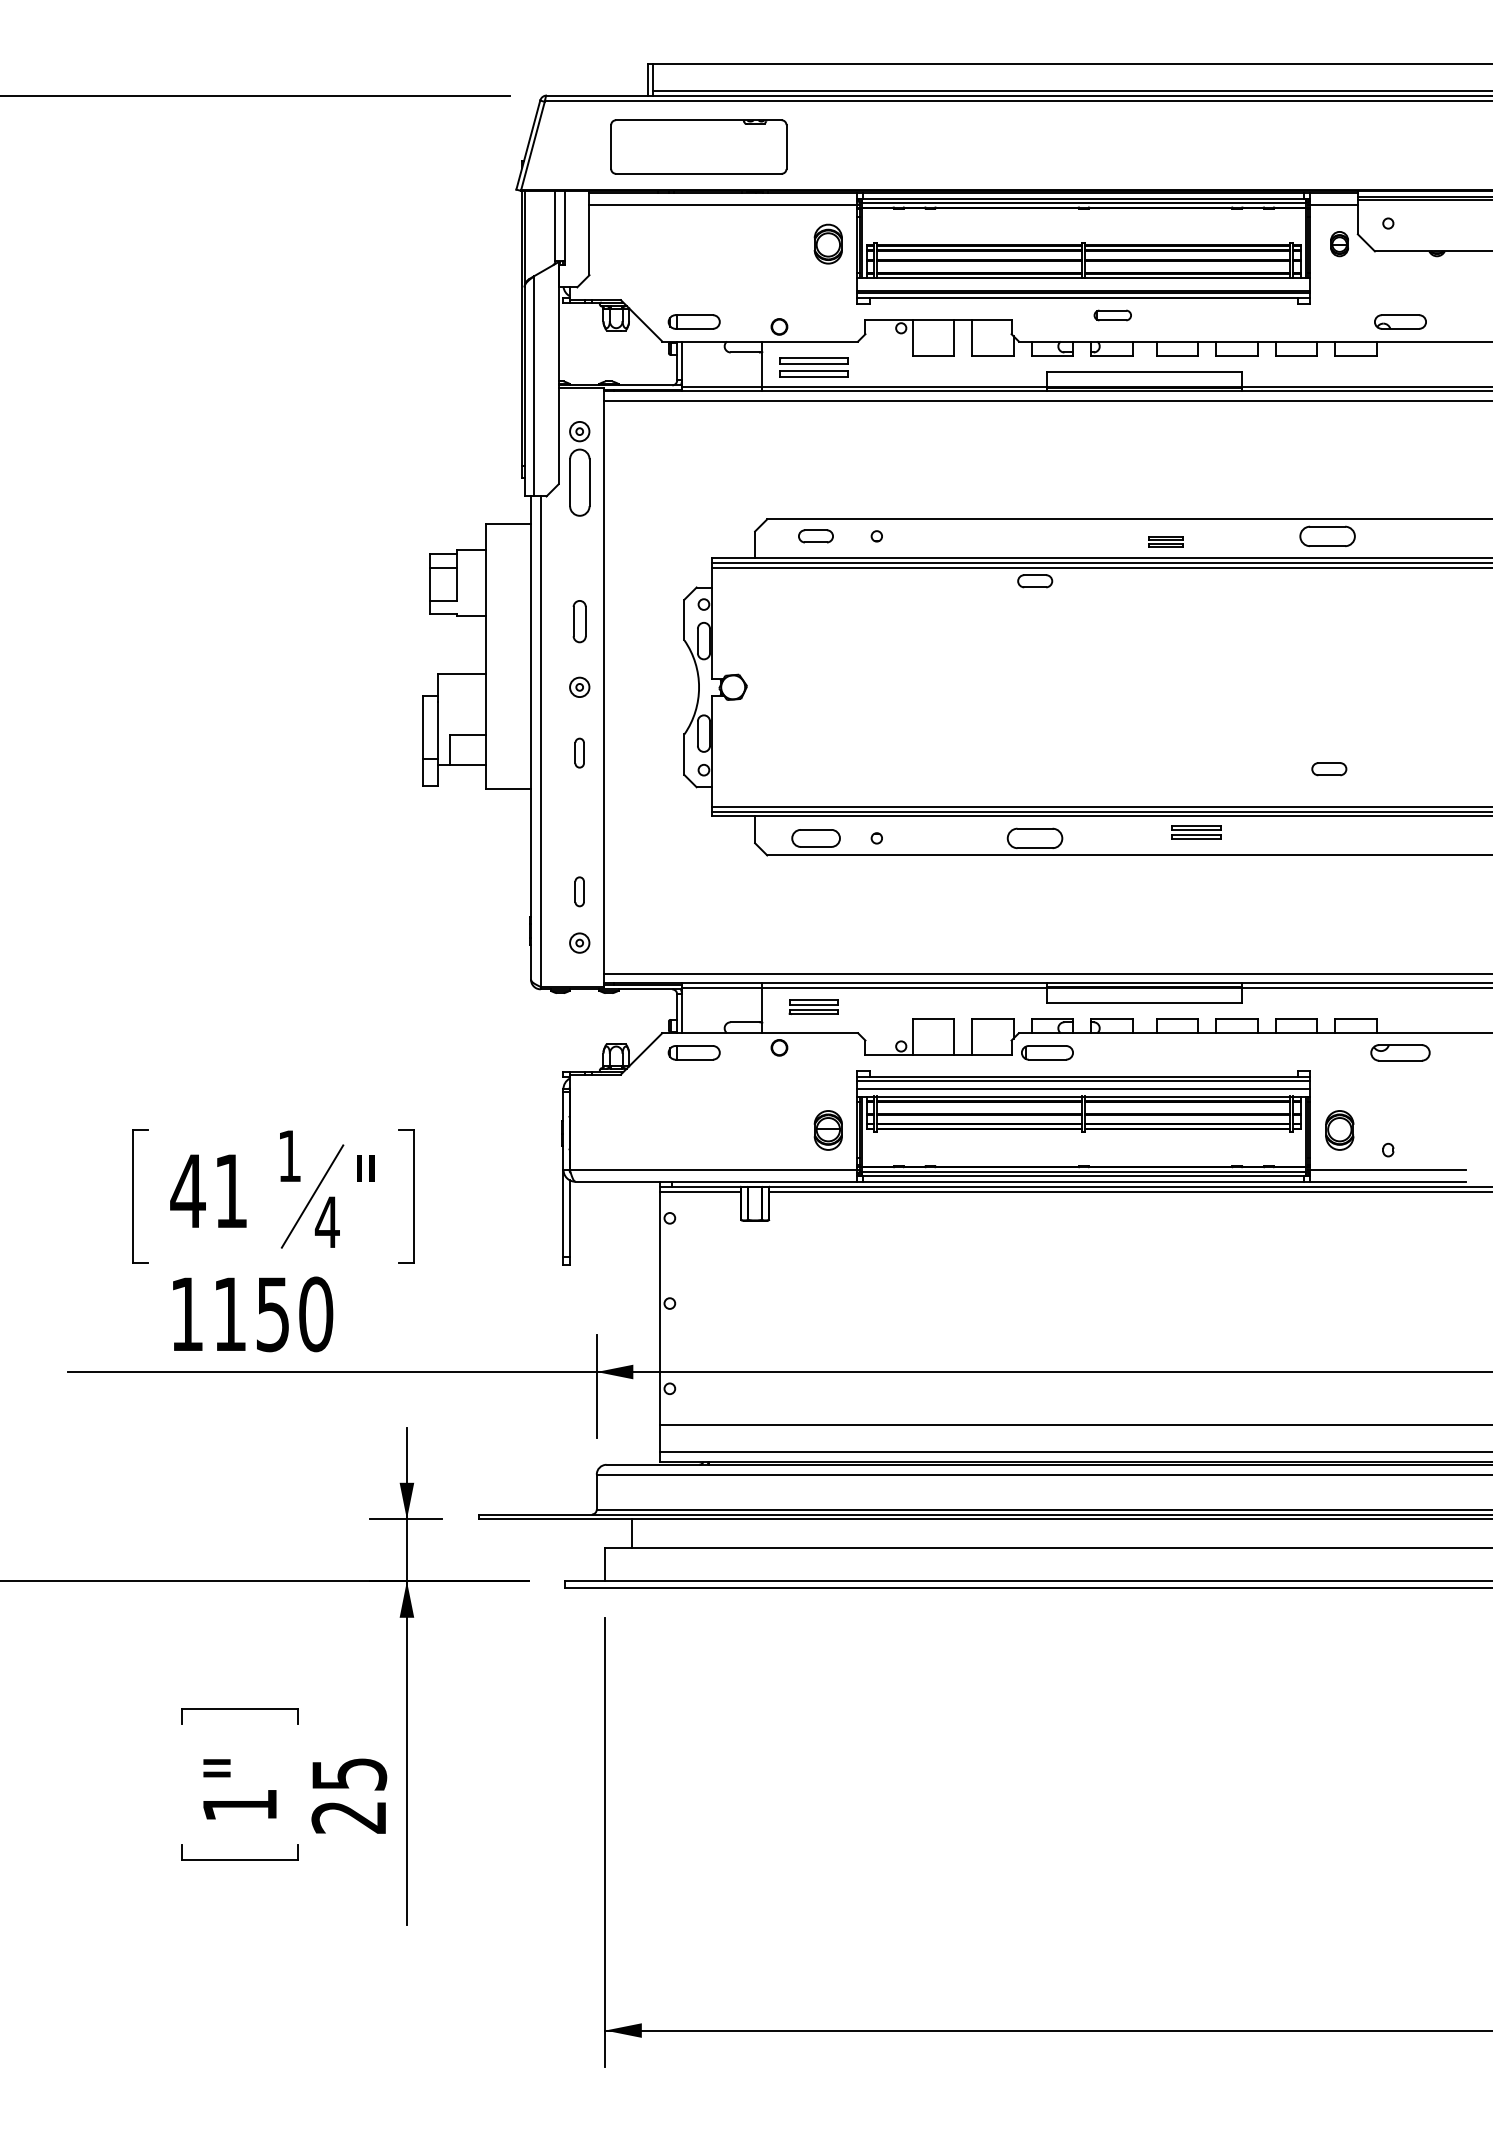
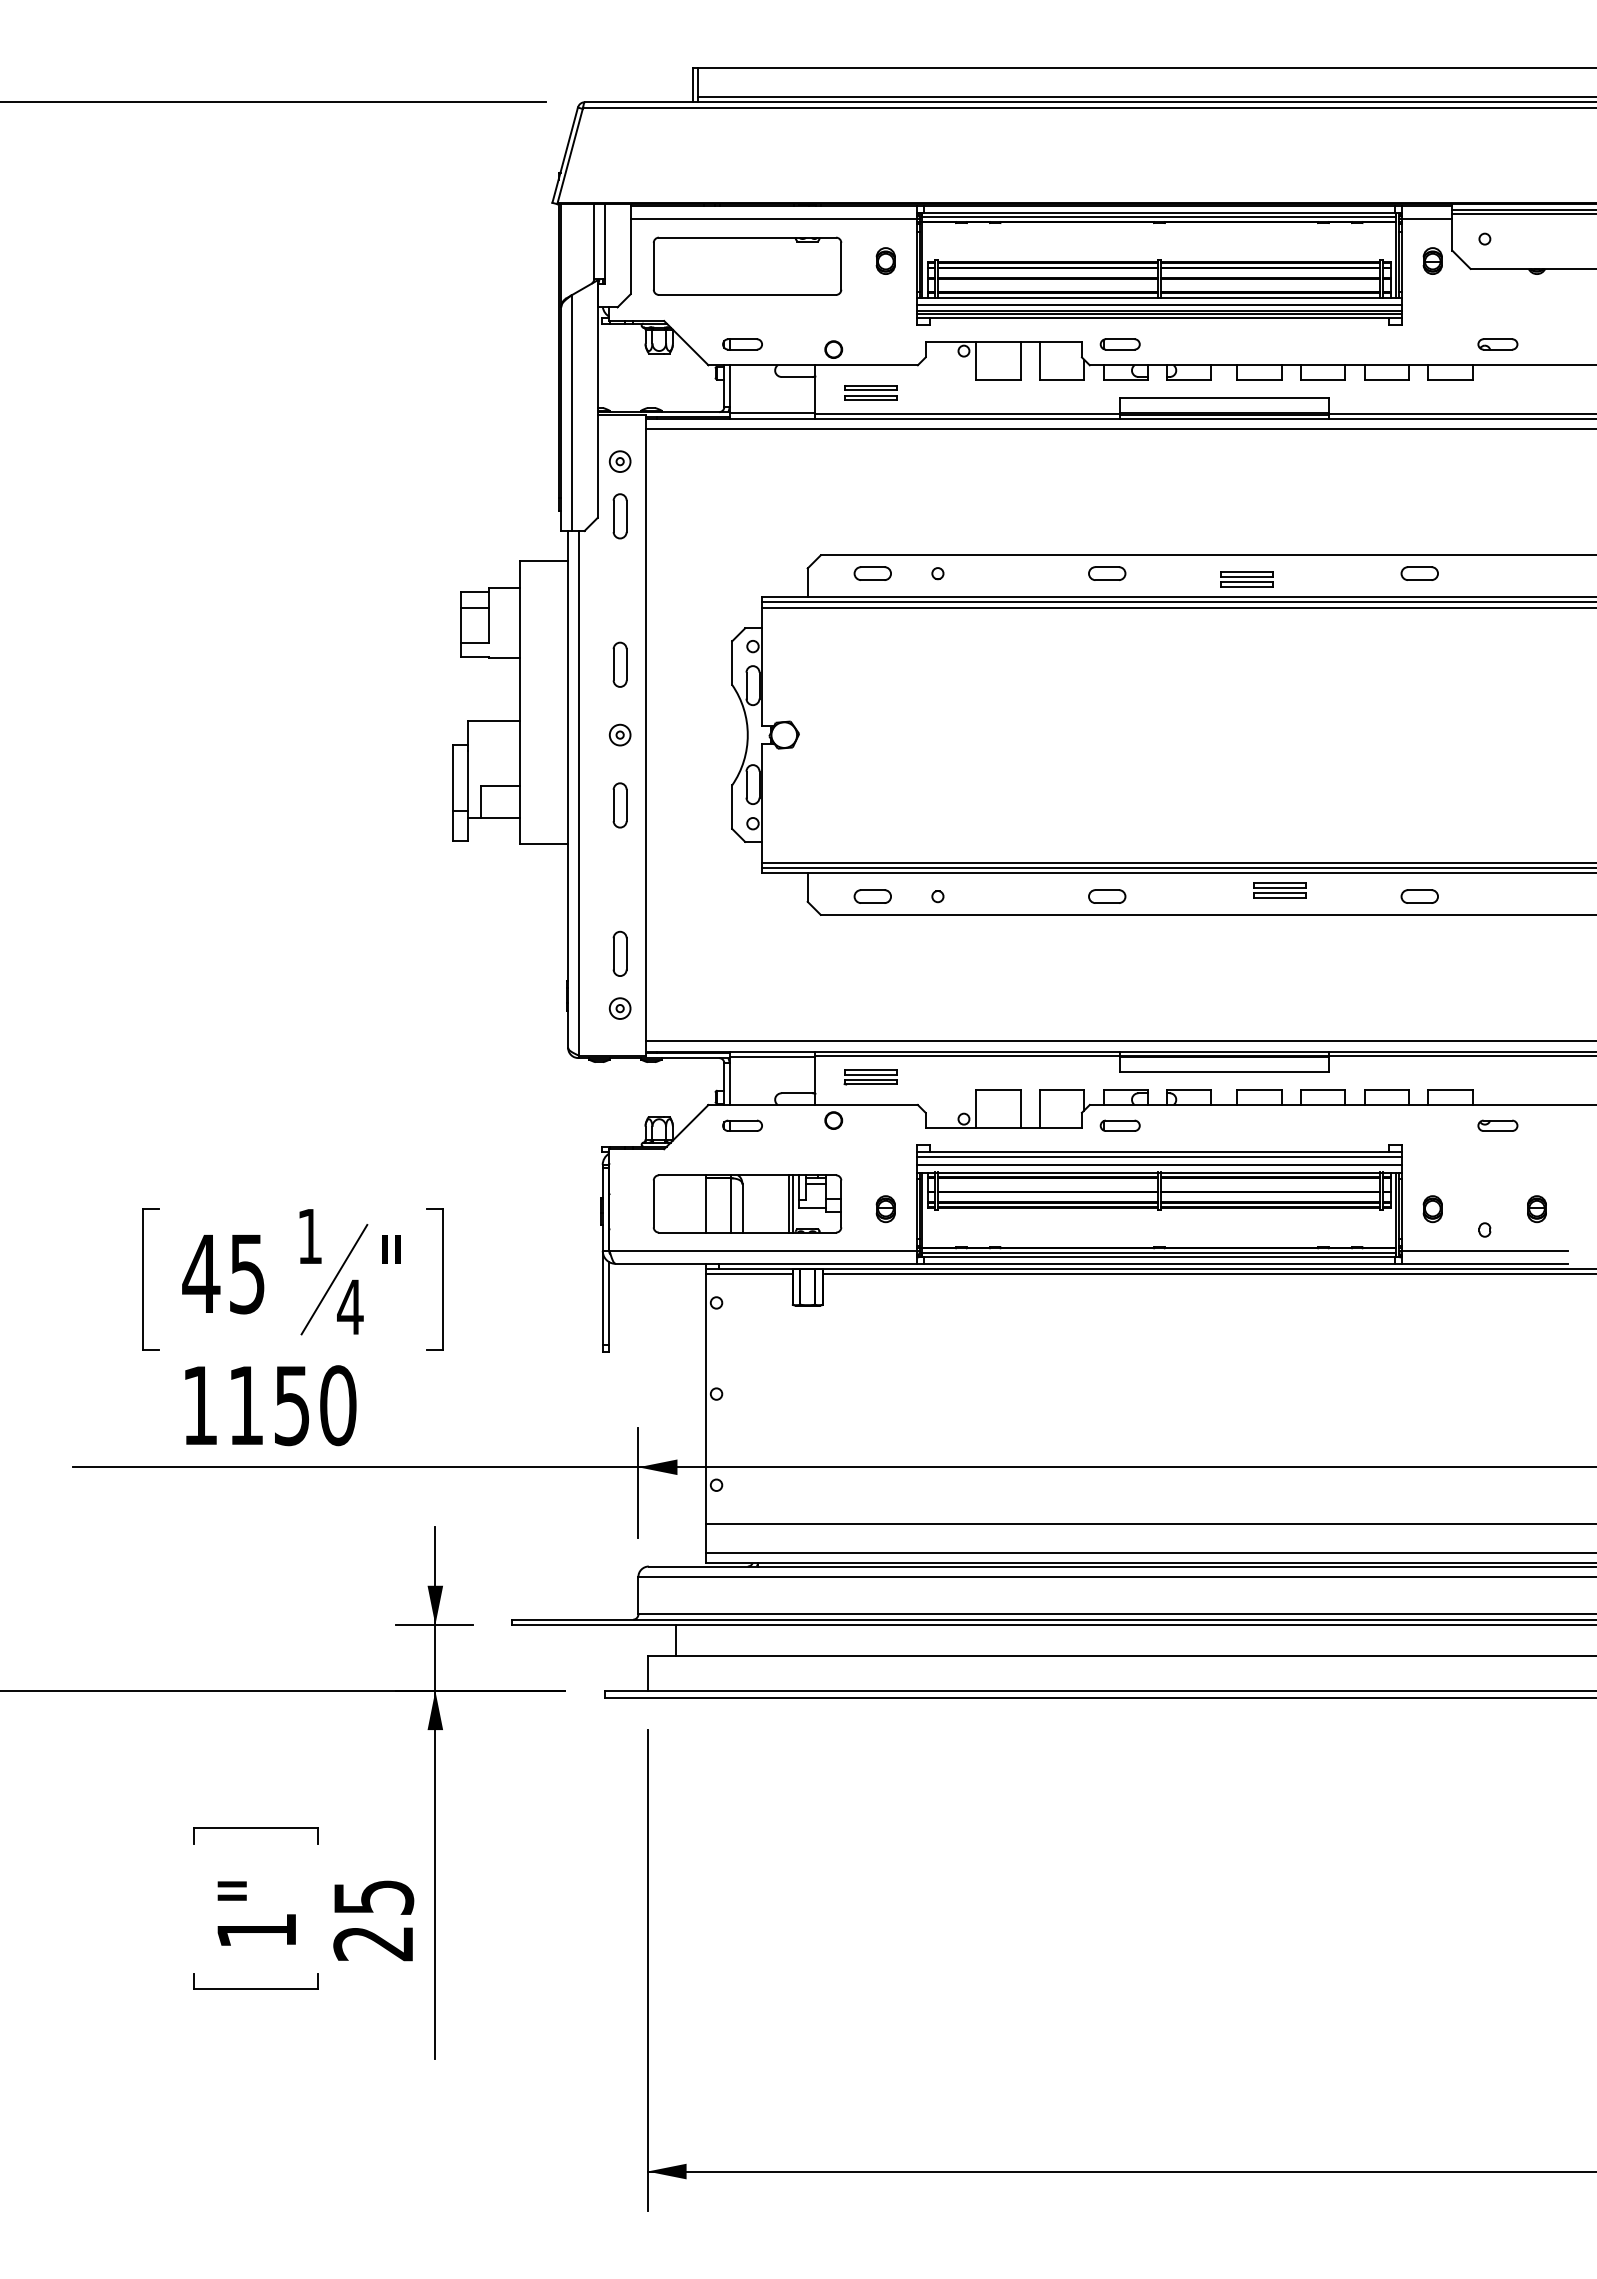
part: (698, 146) -> (747, 265), moved
part: (827, 243) -> (885, 260), size x0.62
line: (1084, 284) -> (1159, 304), added
part: (1112, 315) -> (1119, 344), moved
part: (694, 322) -> (742, 344), size x0.71
part: (1400, 322) -> (1497, 344), size x0.71
part: (813, 366) -> (870, 392), size x0.71
part: (579, 482) -> (619, 516), size x0.62
part: (1327, 536) -> (1419, 573), size x0.62
part: (1165, 541) -> (1246, 579), size x1.43
part: (1035, 581) -> (1107, 573), moved
part: (579, 753) -> (619, 805), size x1.43
part: (1329, 769) -> (1419, 896), moved
part: (815, 838) -> (872, 896), size x0.71
part: (1035, 838) -> (1107, 896), size x0.62
part: (579, 891) -> (619, 953), size x1.43
part: (694, 1052) -> (742, 1125), size x0.71
part: (1046, 1052) -> (1119, 1125), size x0.71
part: (1400, 1052) -> (1497, 1125), size x0.62
part: (698, 1125) -> (747, 1203), added
part: (827, 1130) -> (885, 1209), size x0.62
part: (1339, 1130) -> (1432, 1209), size x0.62
part: (1436, 1130) -> (1536, 1209), added
text: (231, 1191) -> (247, 1274), 41 -> 45

